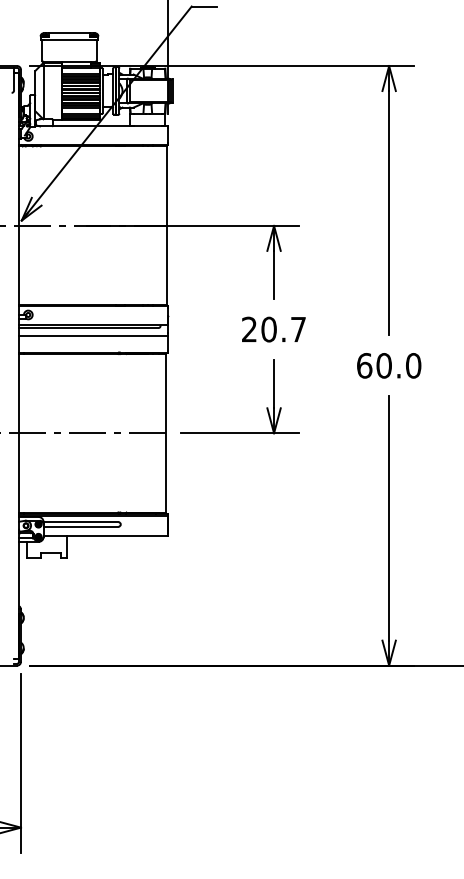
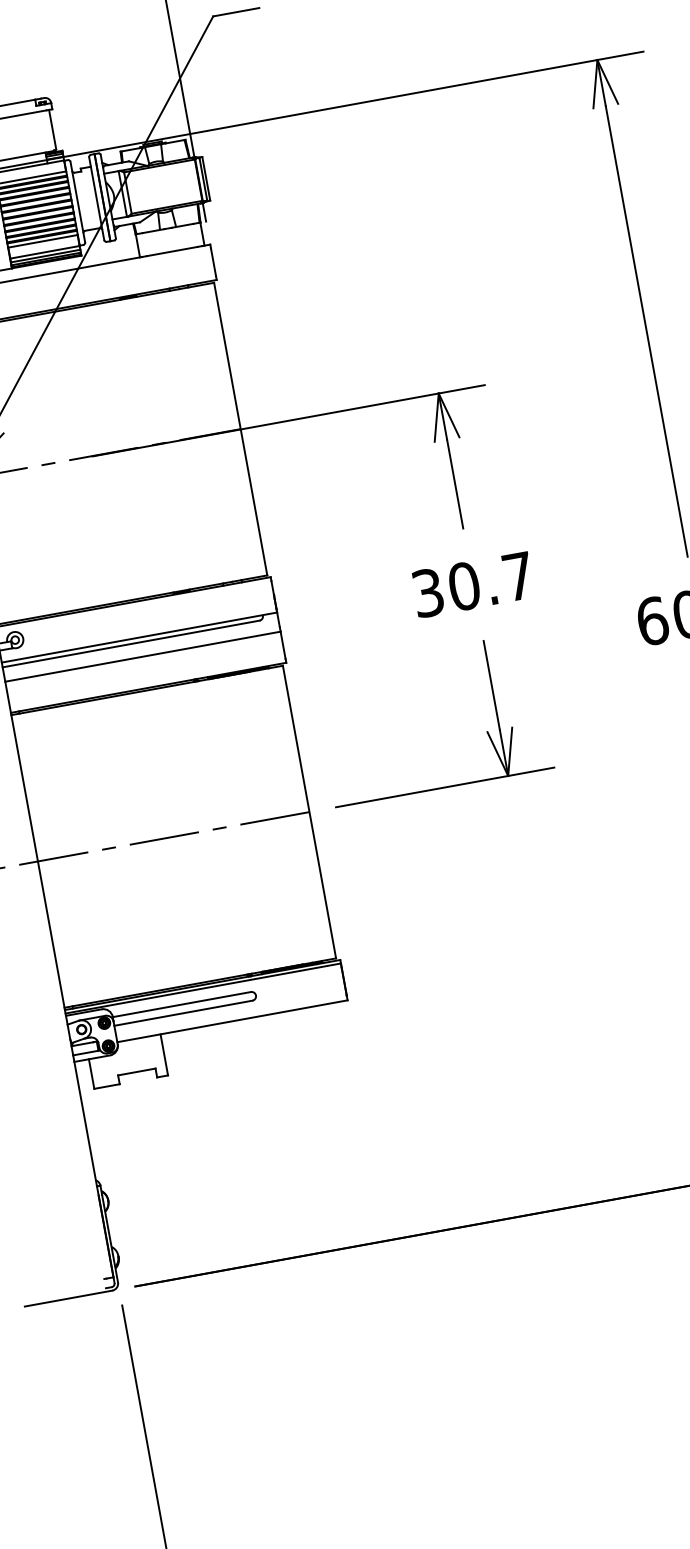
text: (249, 329) -> (428, 592), 20.7 -> 30.7

